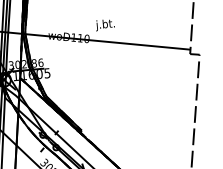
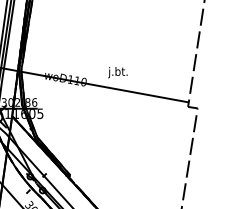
text: (104, 24) -> (117, 72), moved

